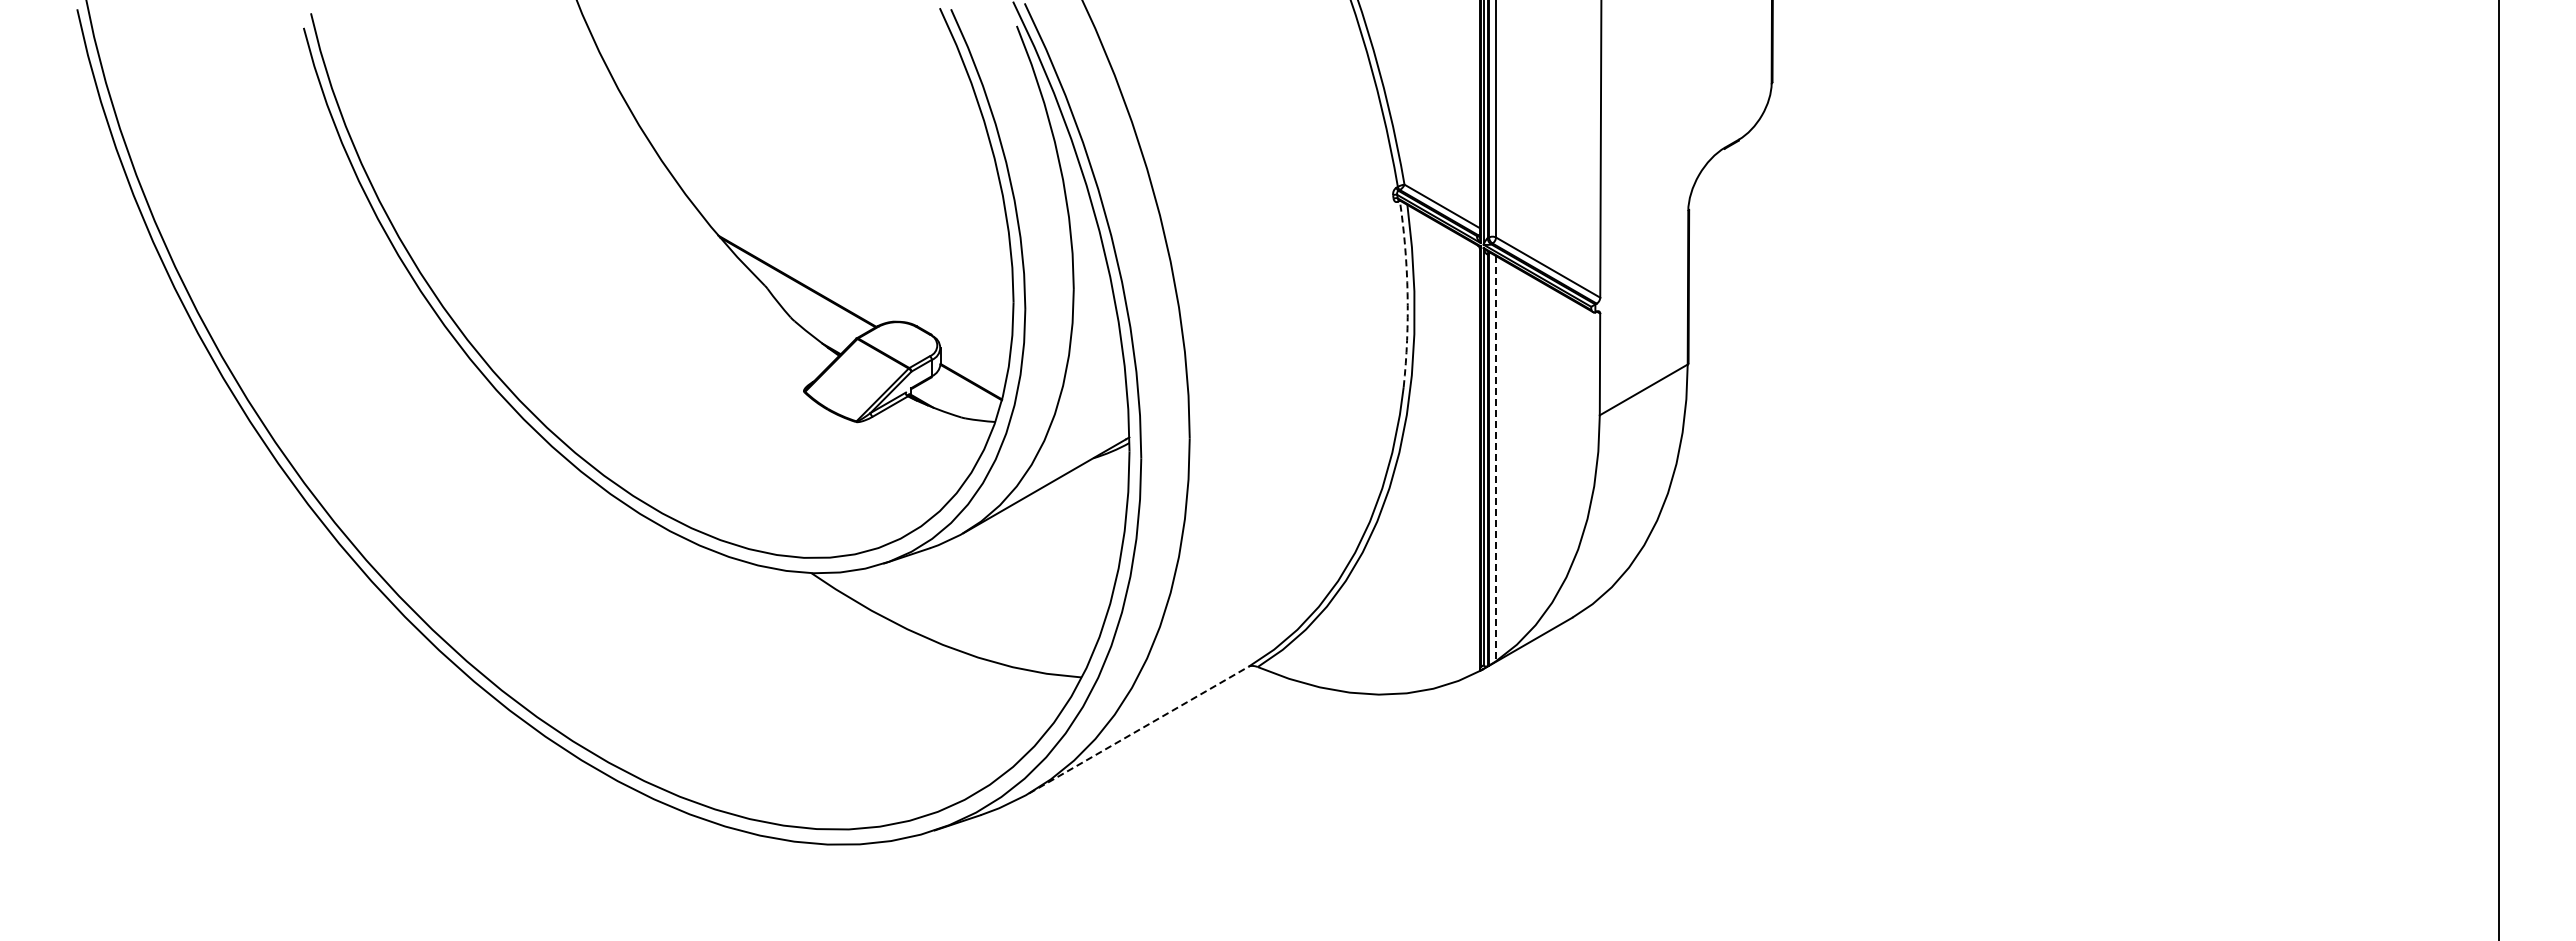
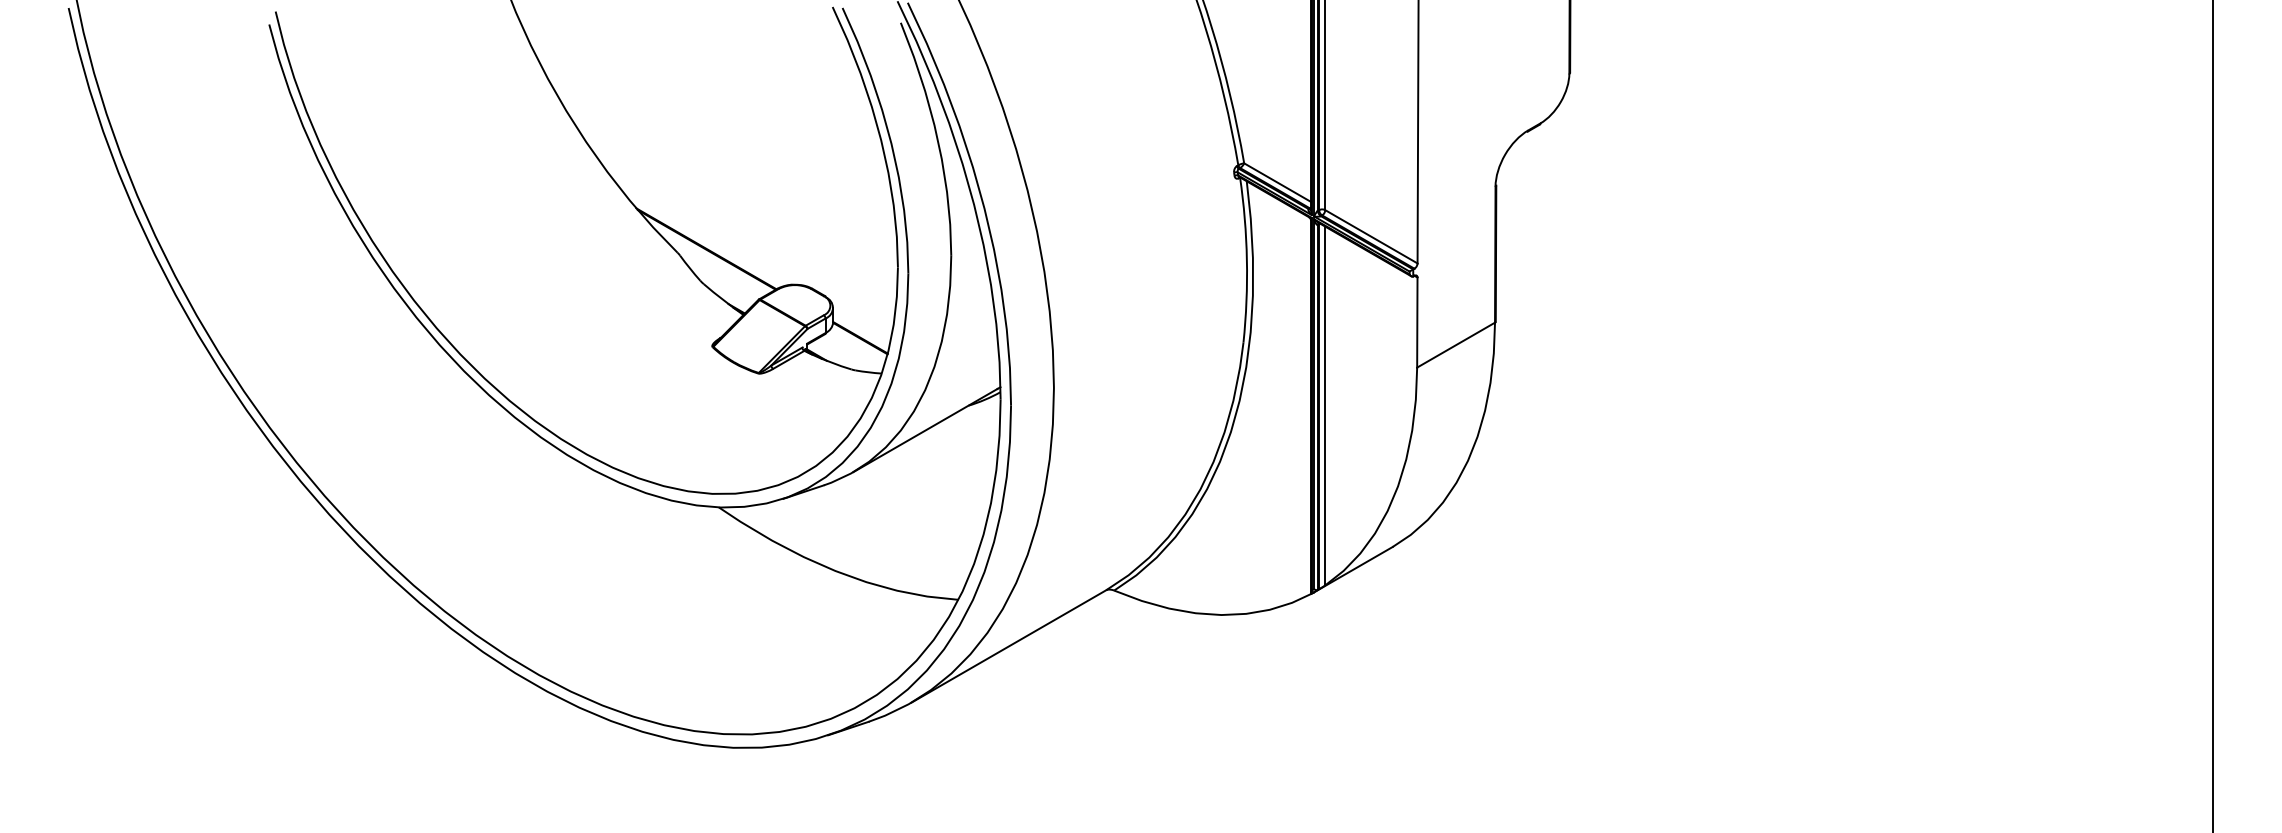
arc: (1407, 293) -> (1246, 259), dashed -> solid
line: (1496, 458) -> (1325, 405), dashed -> solid
line: (1138, 730) -> (1008, 646), dashed -> solid

